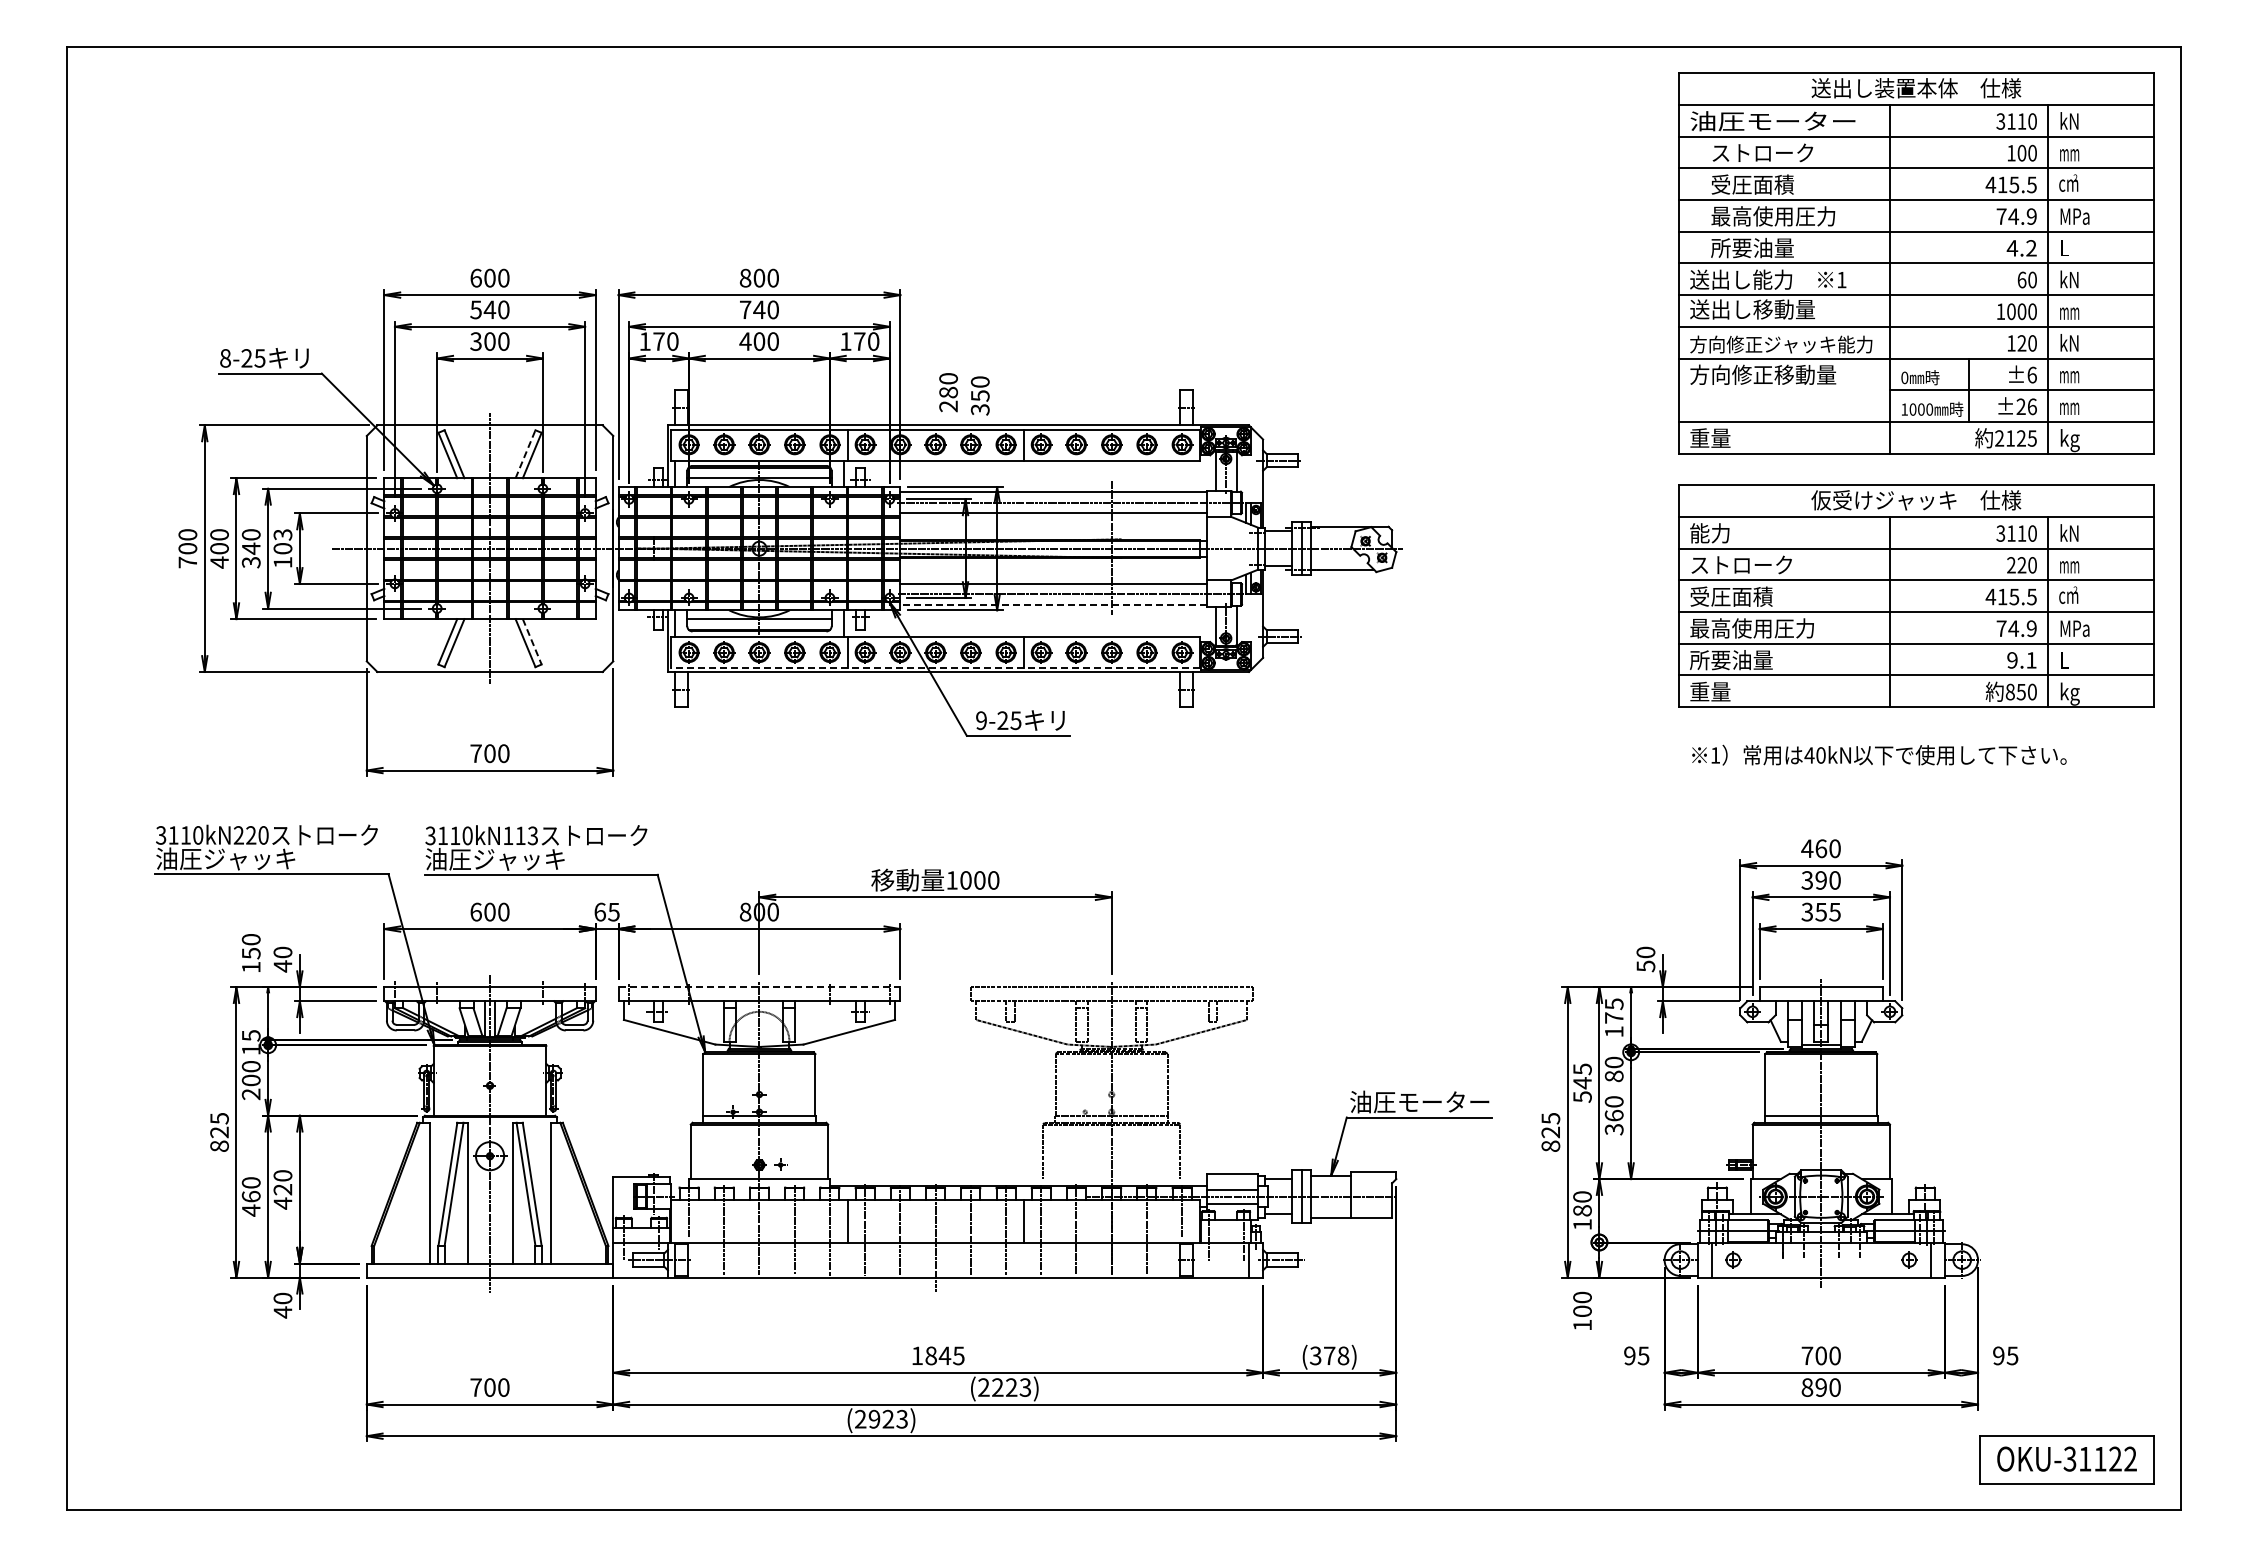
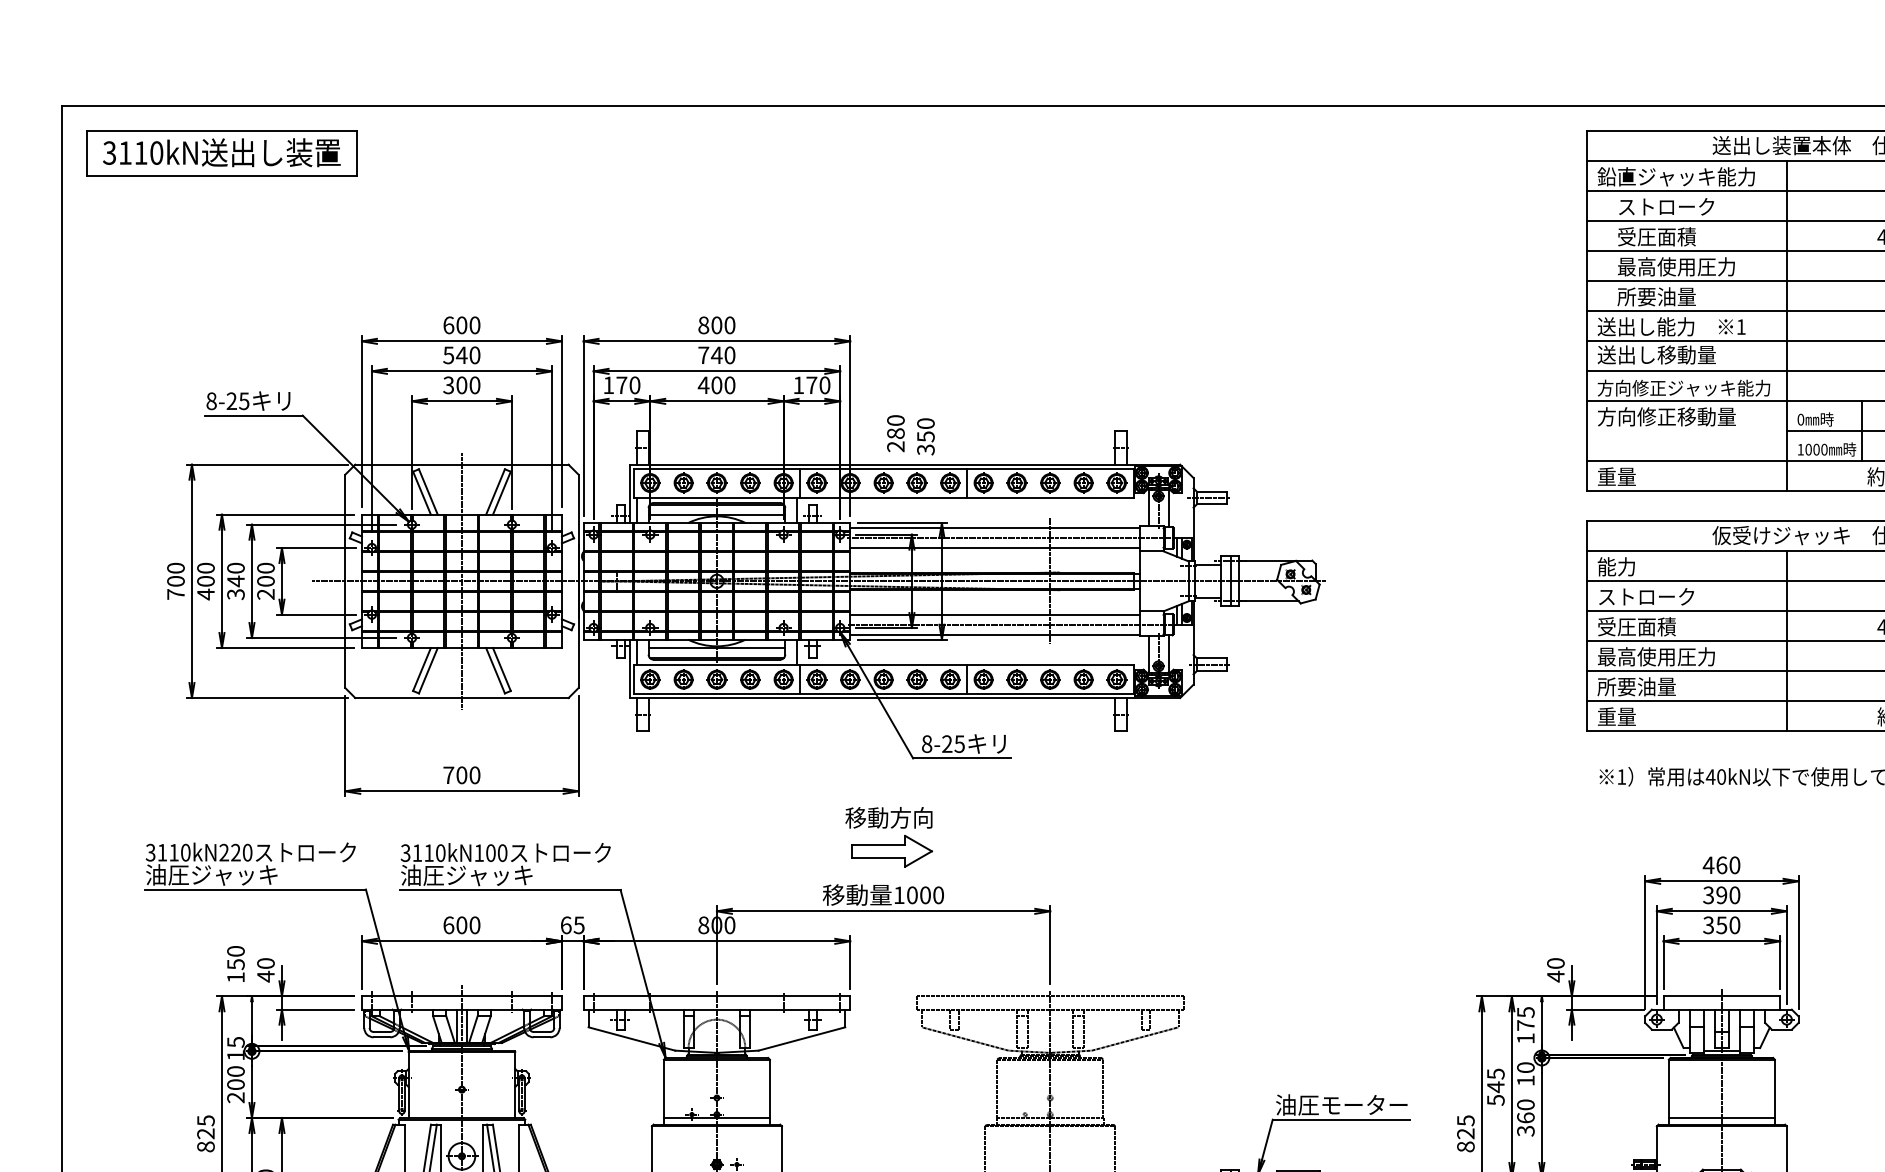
part: (236, 96) -> (221, 153), added
text: (1773, 121) -> (1676, 177), 油圧モーター -> 鉛直ジャッキ能力
line: (525, 454) -> (495, 492), dashed -> solid
text: (282, 548) -> (265, 581), 103 -> 200
line: (1053, 605) -> (995, 635), dashed -> solid
line: (532, 641) -> (502, 669), dashed -> solid
line: (935, 667) -> (883, 693), dashed -> solid
text: (981, 720) -> (927, 743), 9-25 -> 8-25
part: (941, 826) -> (889, 844), added
text: (526, 835) -> (496, 852), 3110kN113 -> 3110kN100
text: (1834, 911) -> (1734, 924), 355 -> 350
text: (1645, 966) -> (1555, 976), 50 -> 40
line: (759, 987) -> (716, 996), dashed -> solid
text: (1613, 1076) -> (1525, 1080), 80 -> 10

